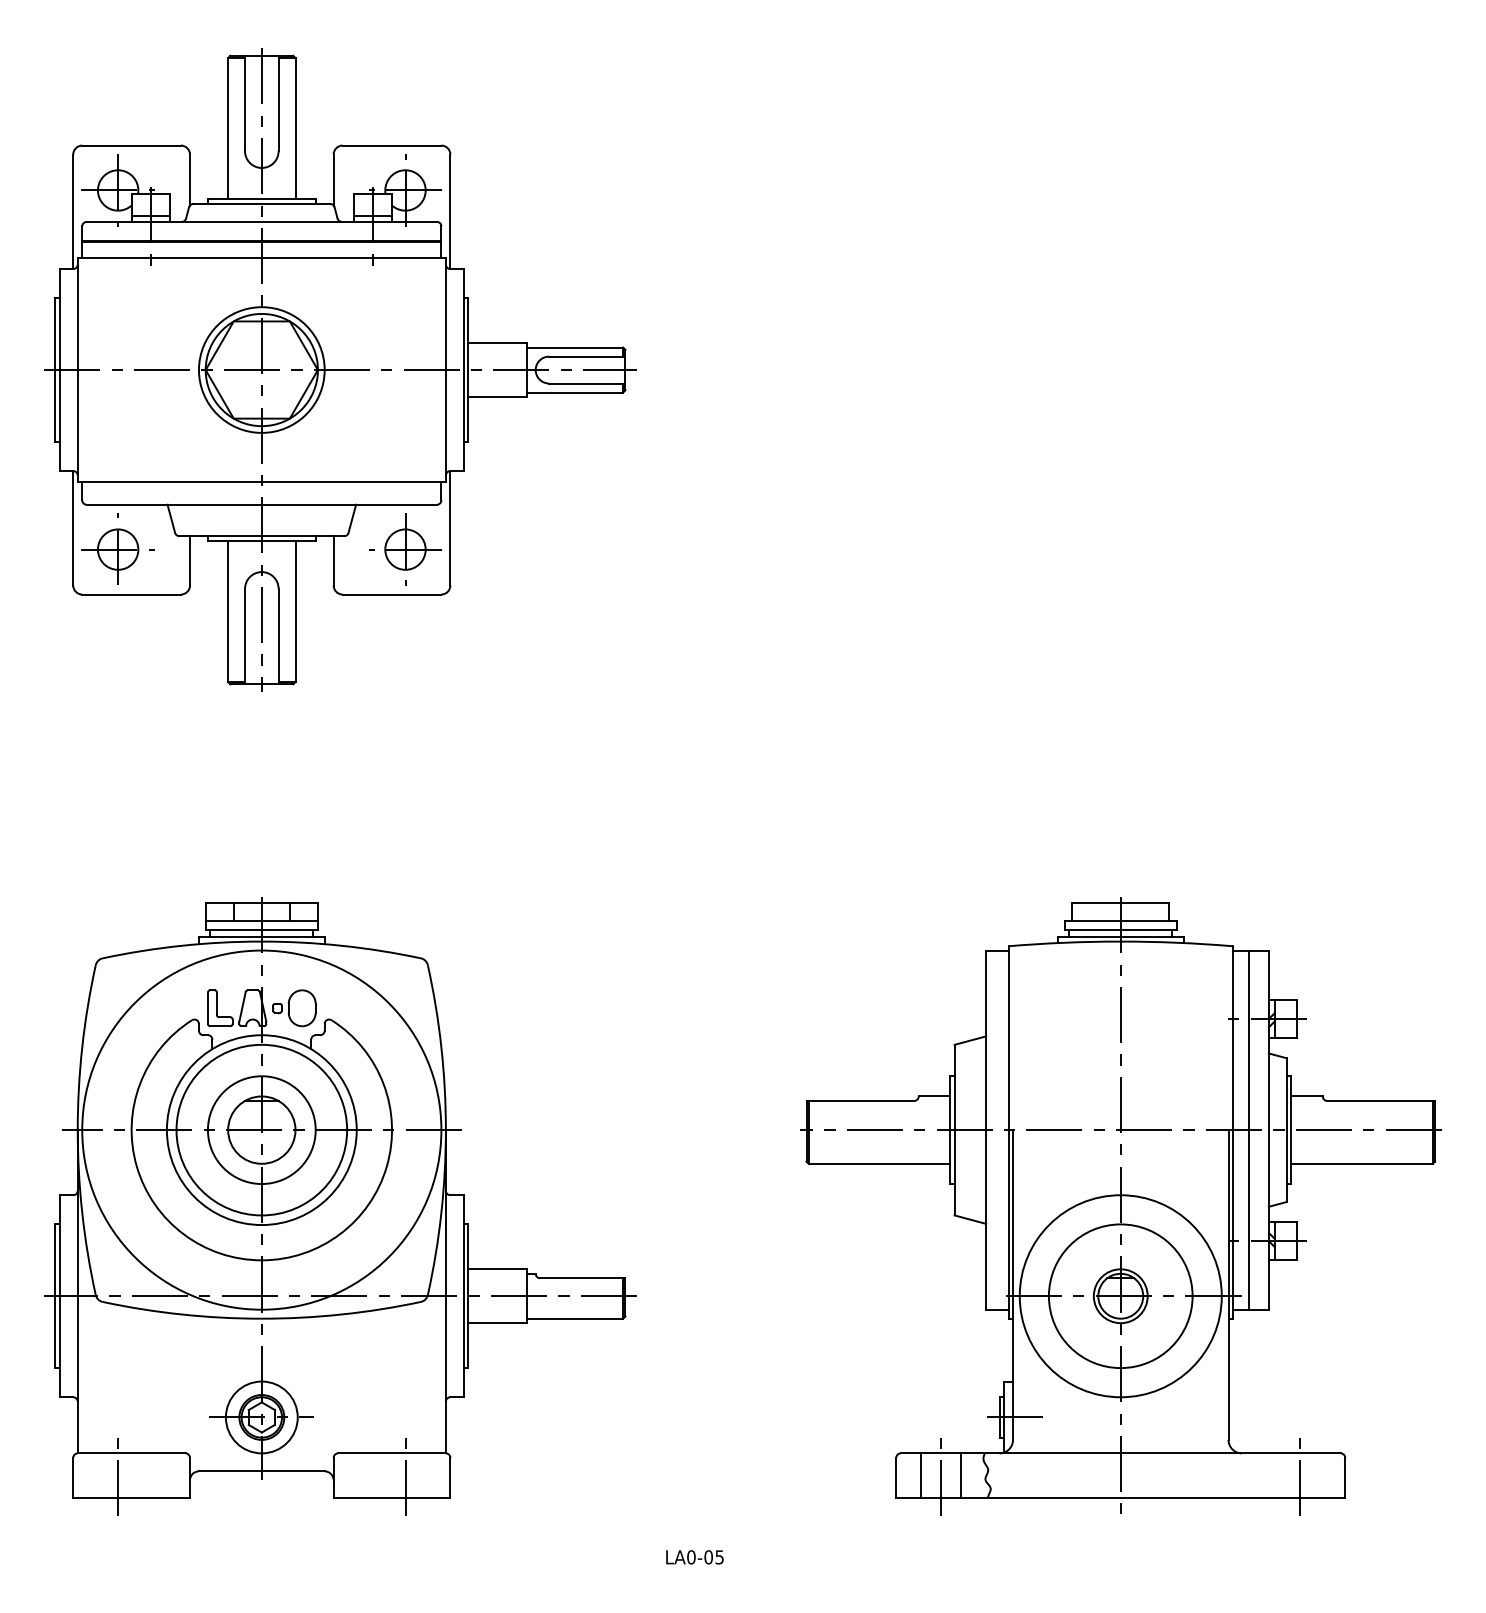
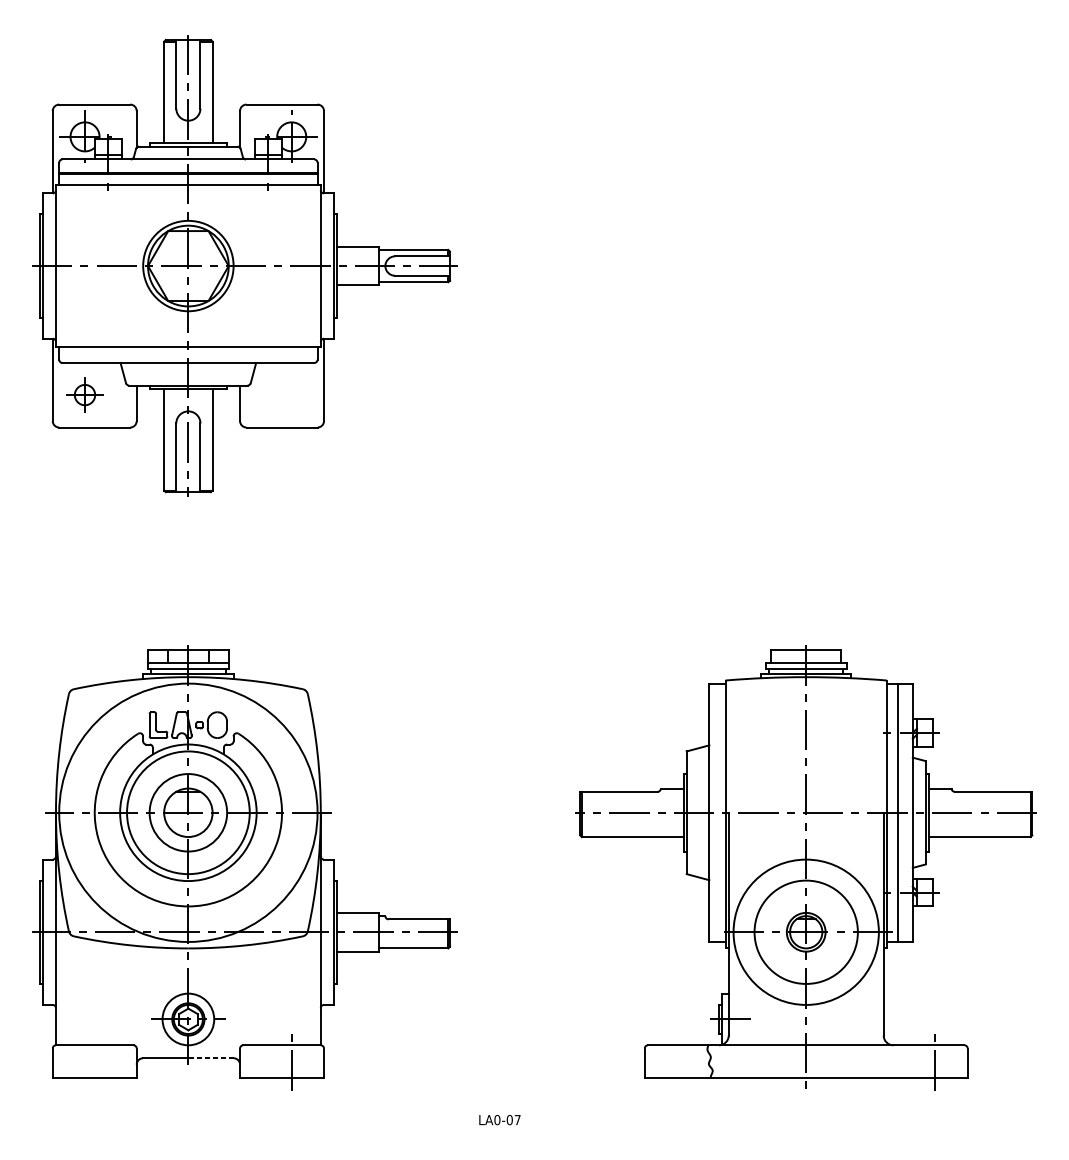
part: (117, 548) -> (84, 394), size x0.7
part: (405, 549) -> (291, 395), removed
line: (292, 1471) -> (210, 1058), solid -> dashed
line: (118, 1475) -> (85, 1061), removed
line: (920, 1475) -> (662, 1061), removed
line: (941, 1475) -> (677, 1061), removed
line: (961, 1475) -> (691, 1061), removed
text: (719, 1557) -> (517, 1120), LA0-05 -> LA0-07

